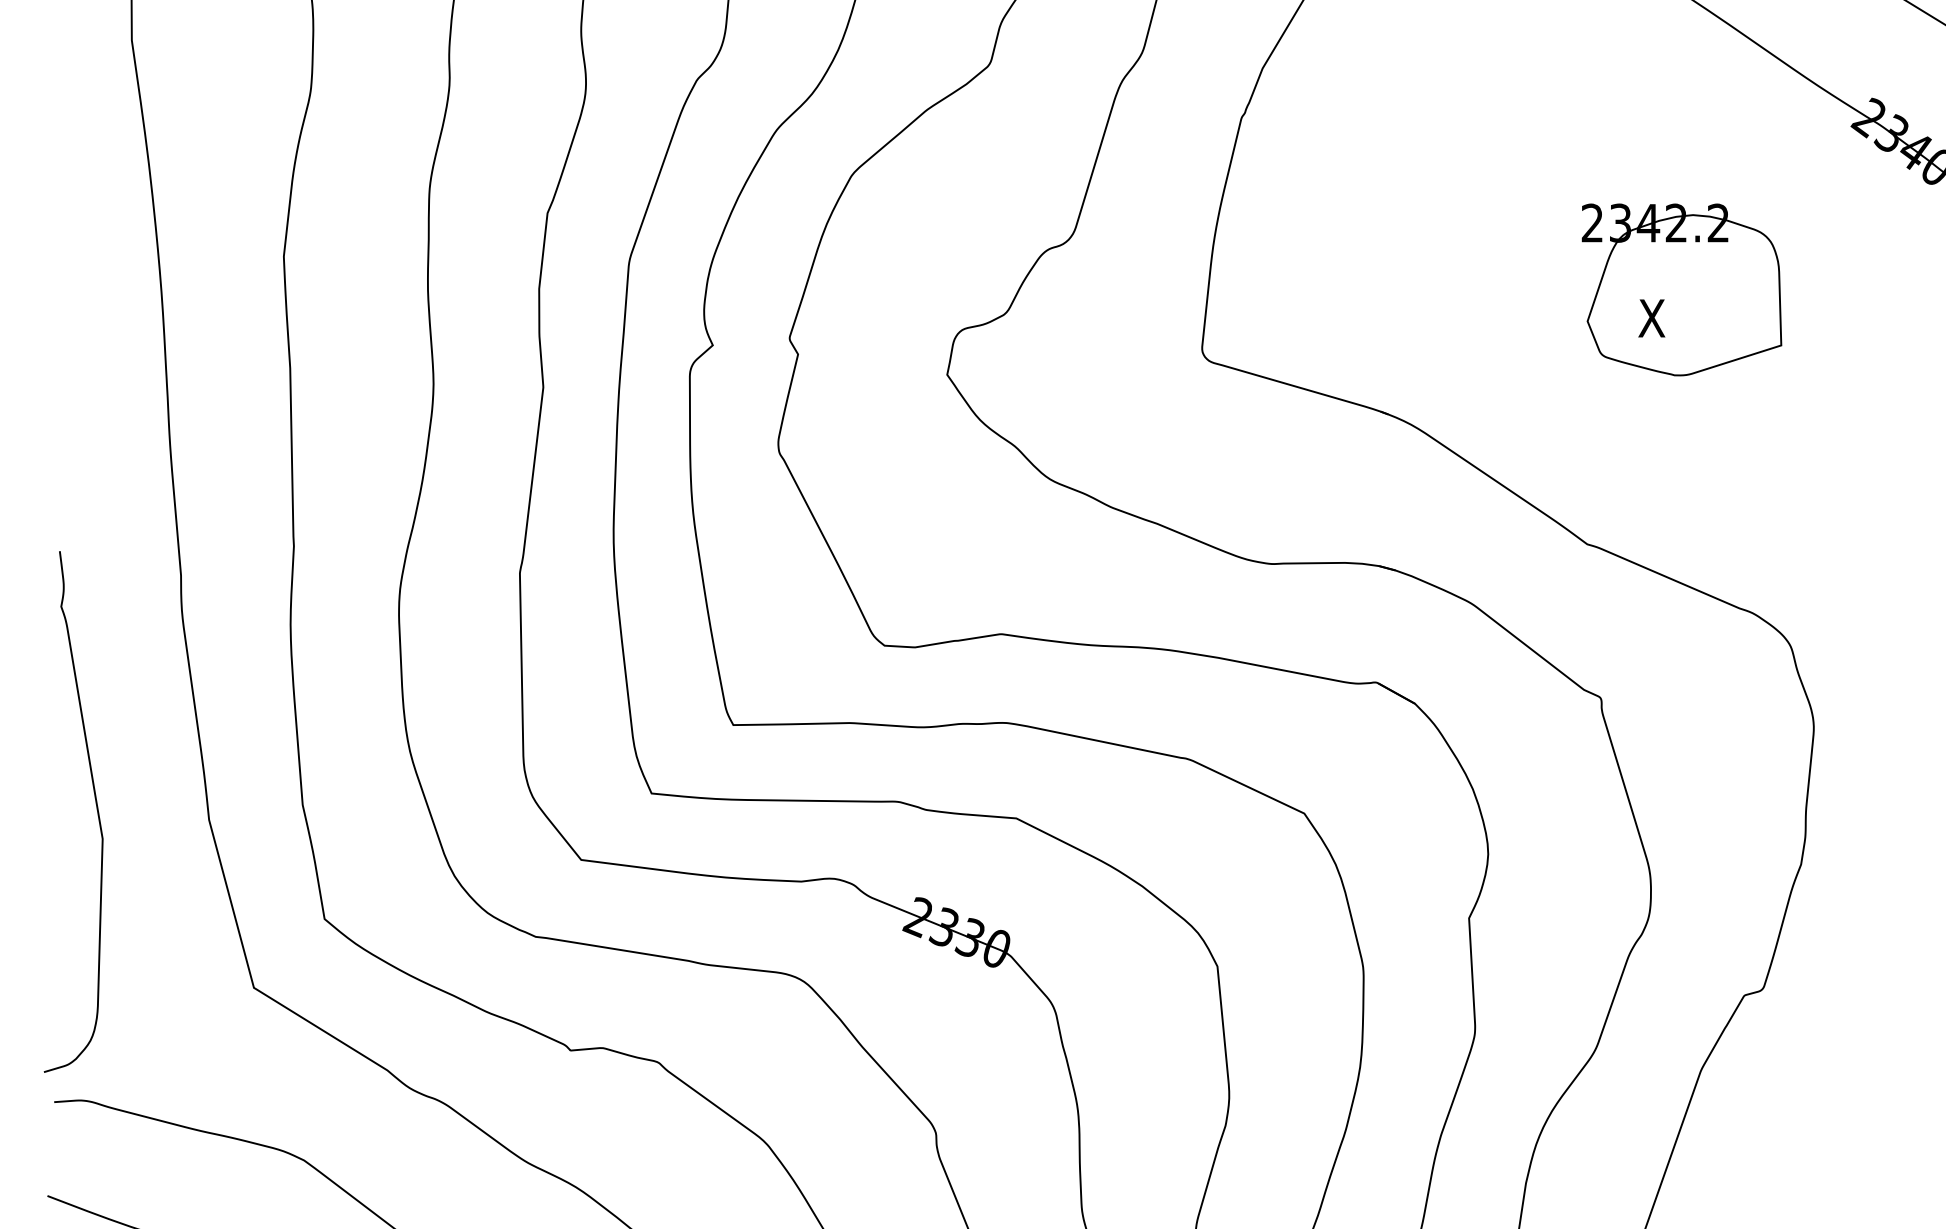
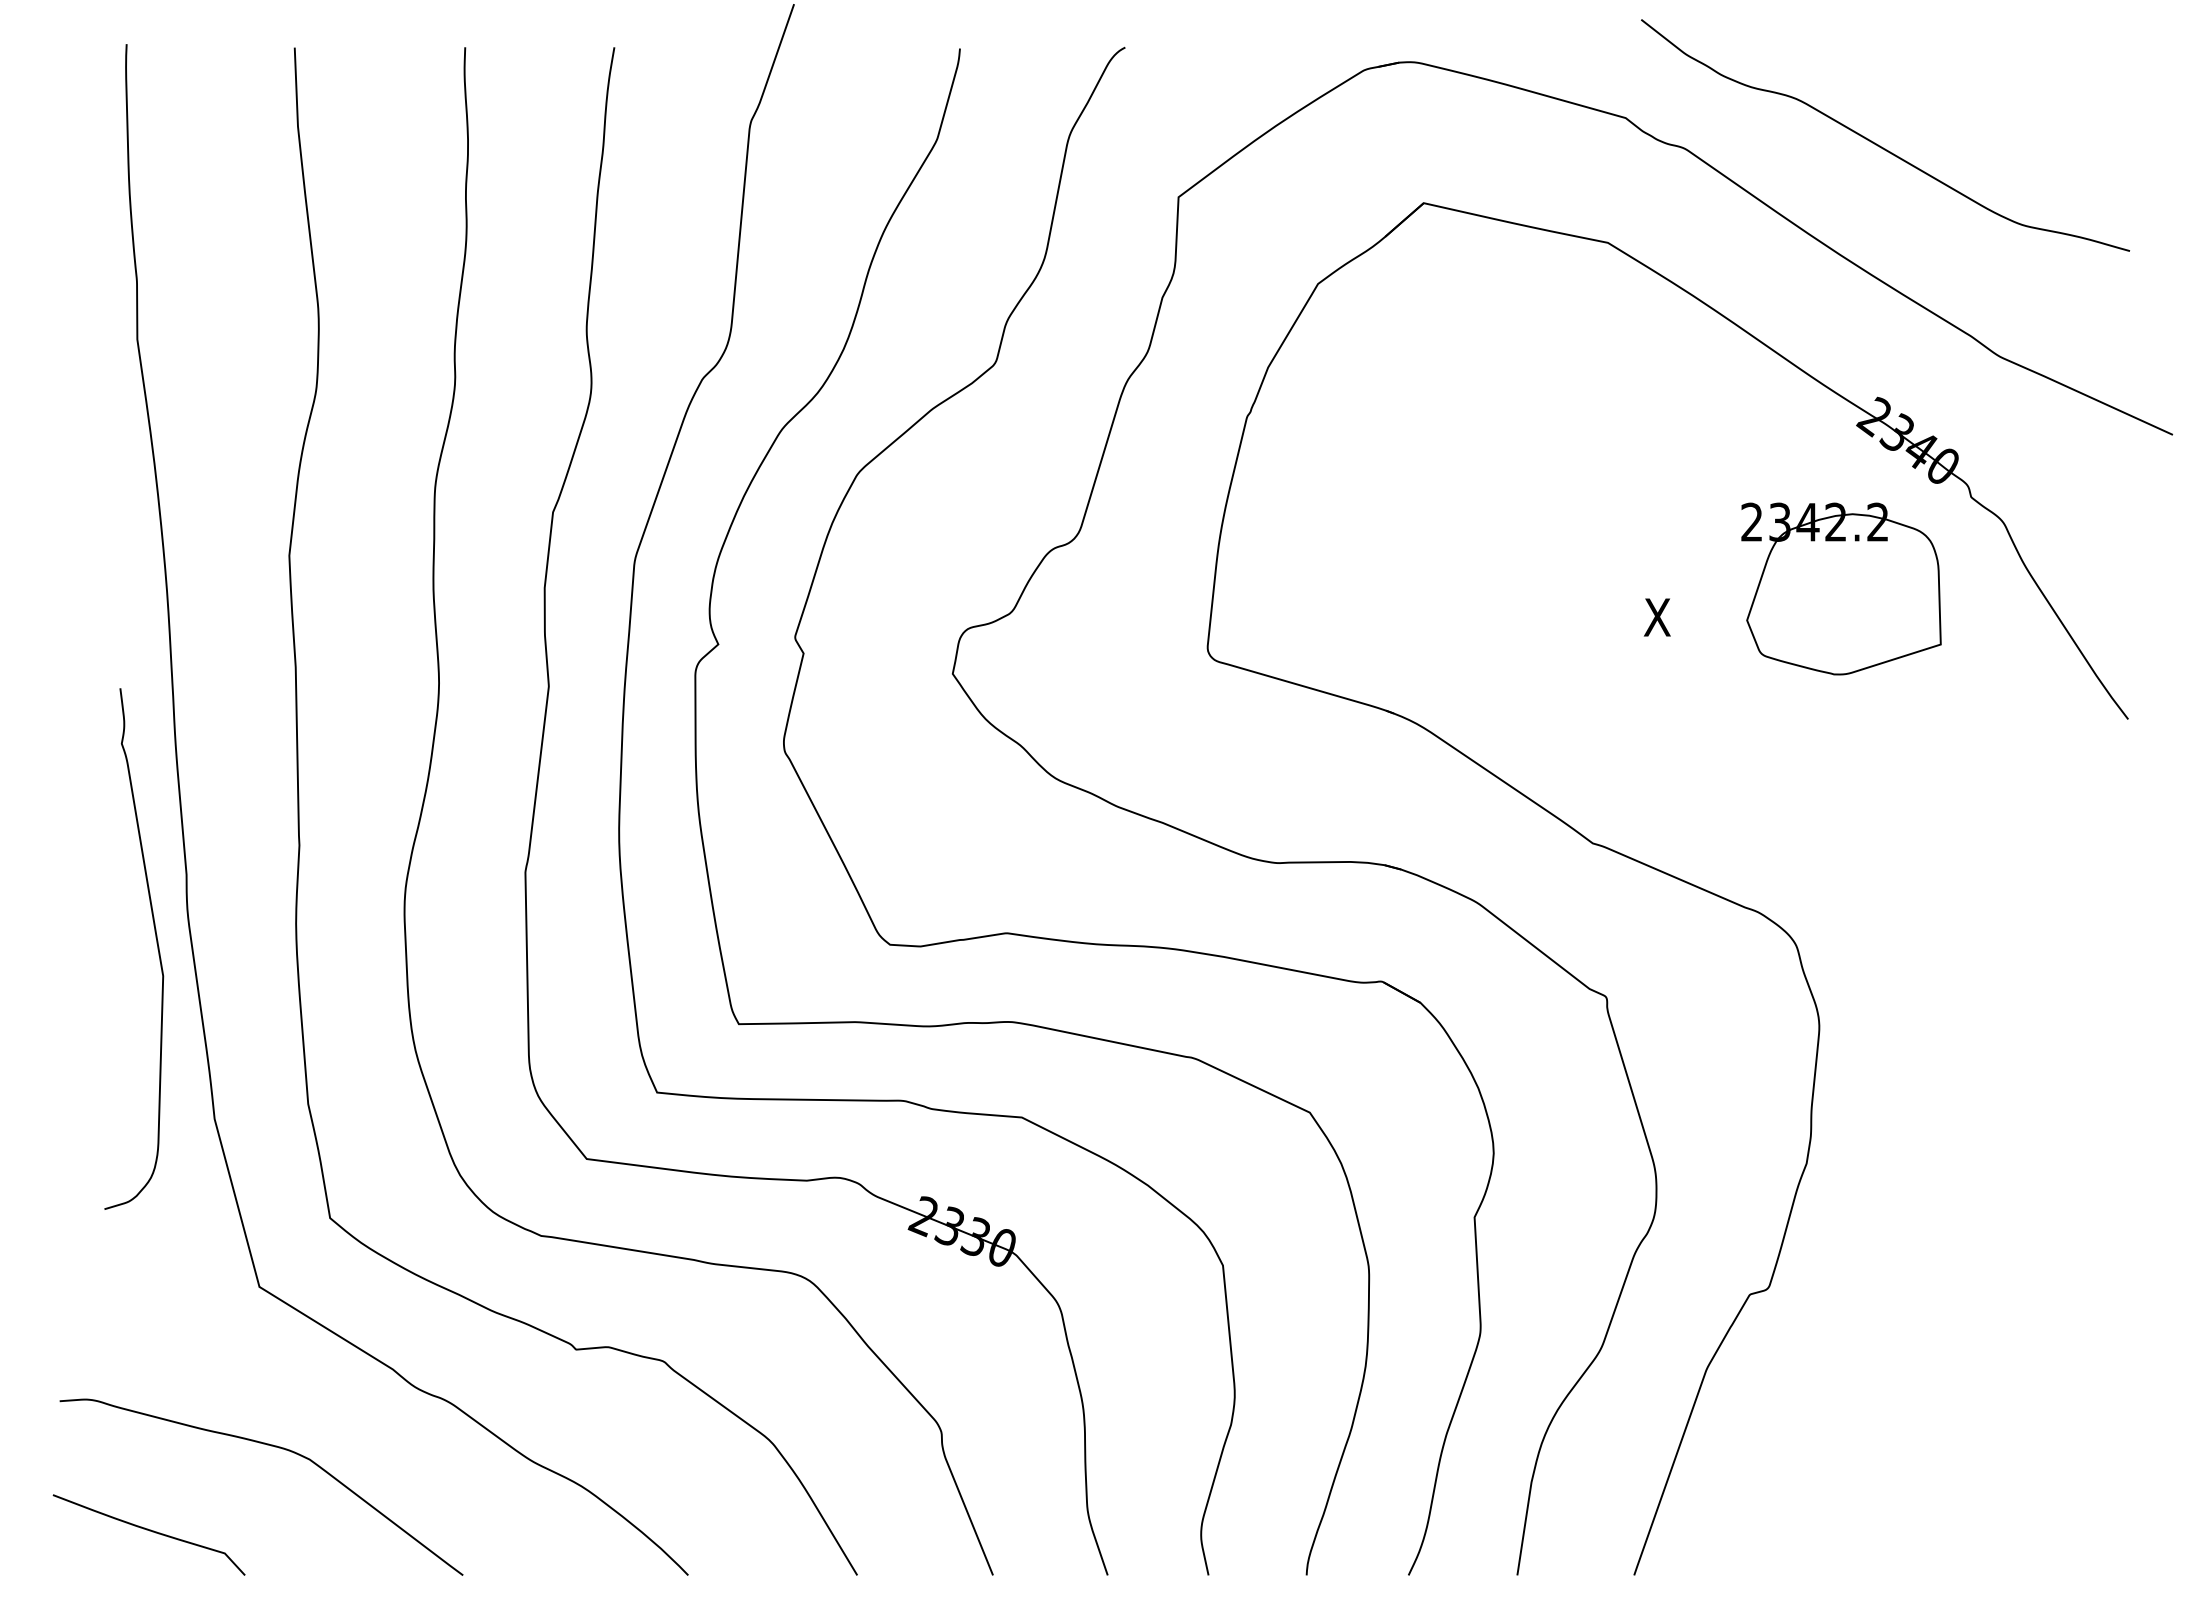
part: (1681, 289) -> (1841, 588), moved
curve: (95, 806) -> (156, 943), moved

